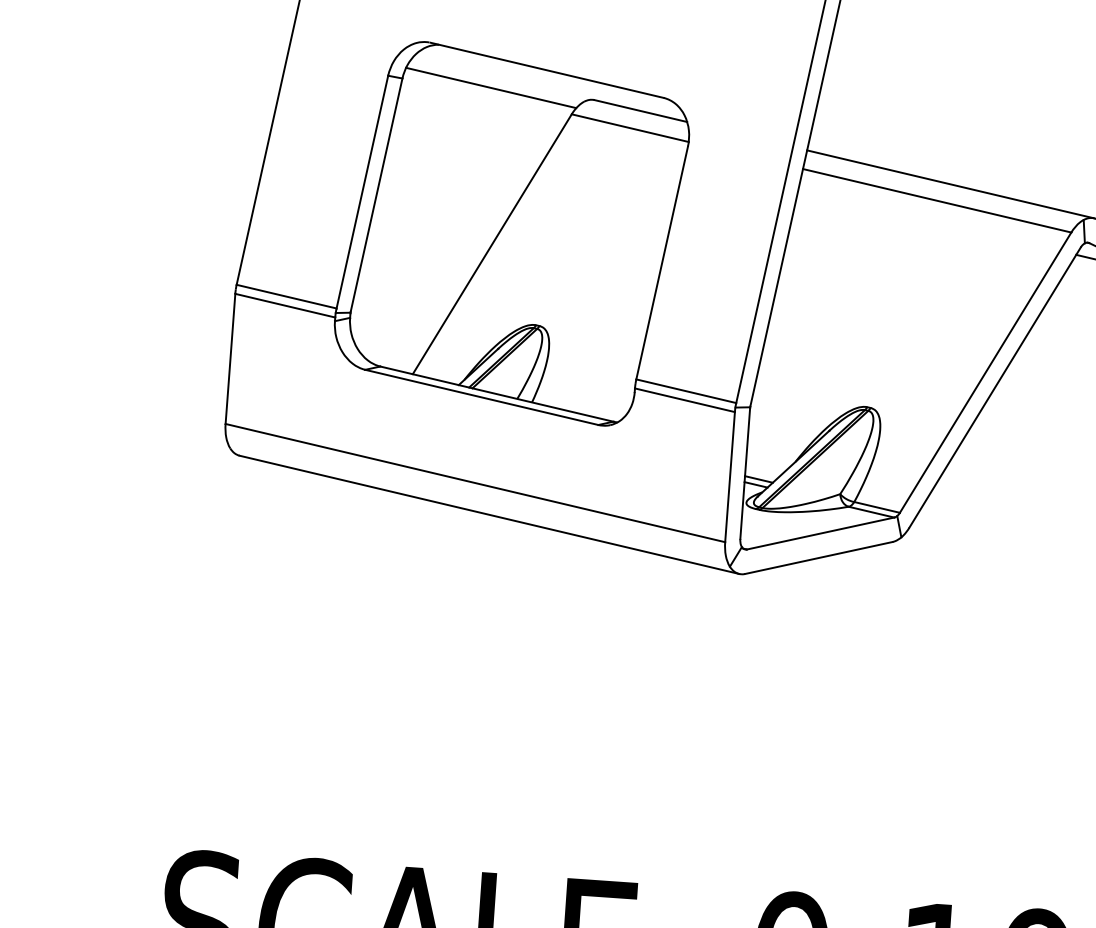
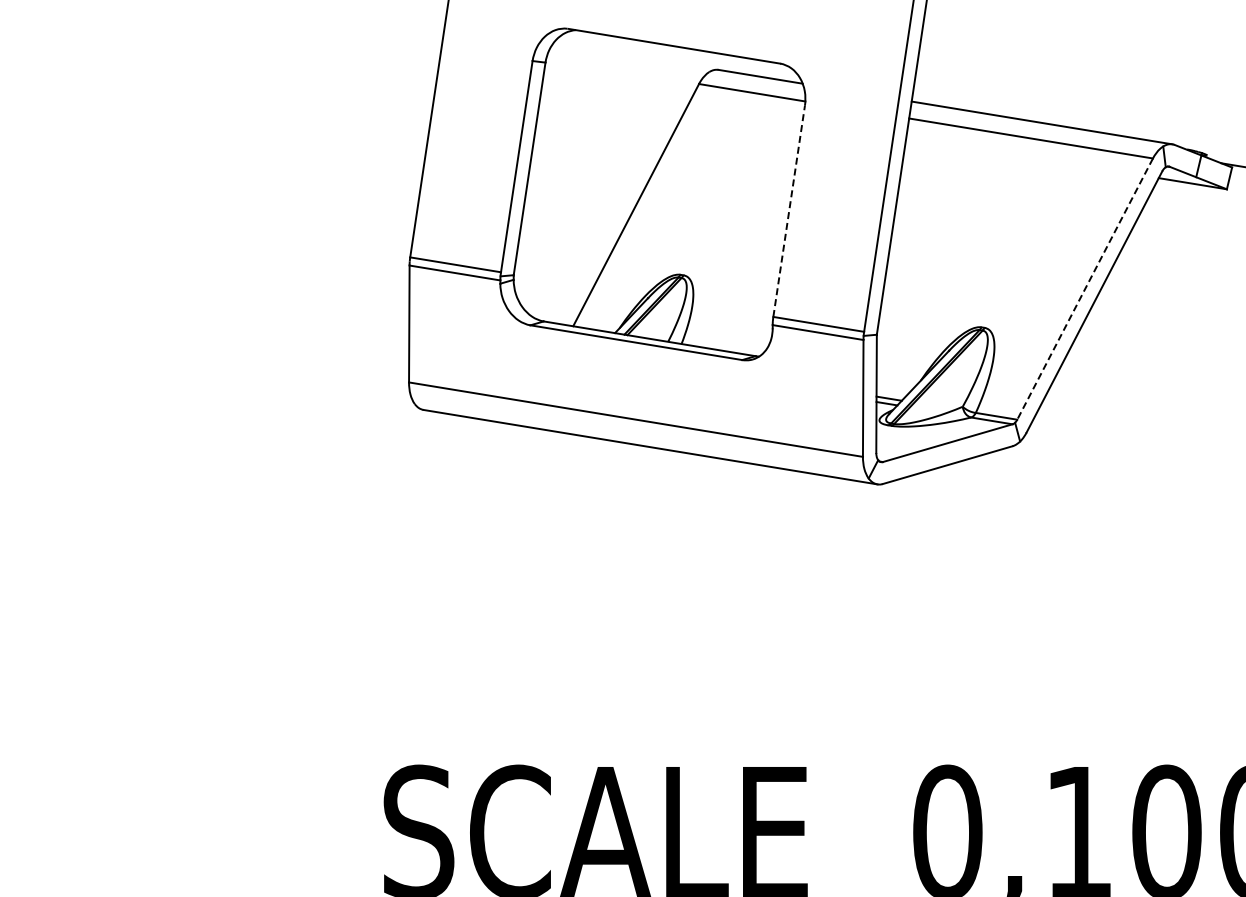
line: (491, 87) -> (625, 65), removed
line: (662, 263) -> (789, 211), solid -> dashed
line: (984, 373) -> (1084, 289), solid -> dashed

